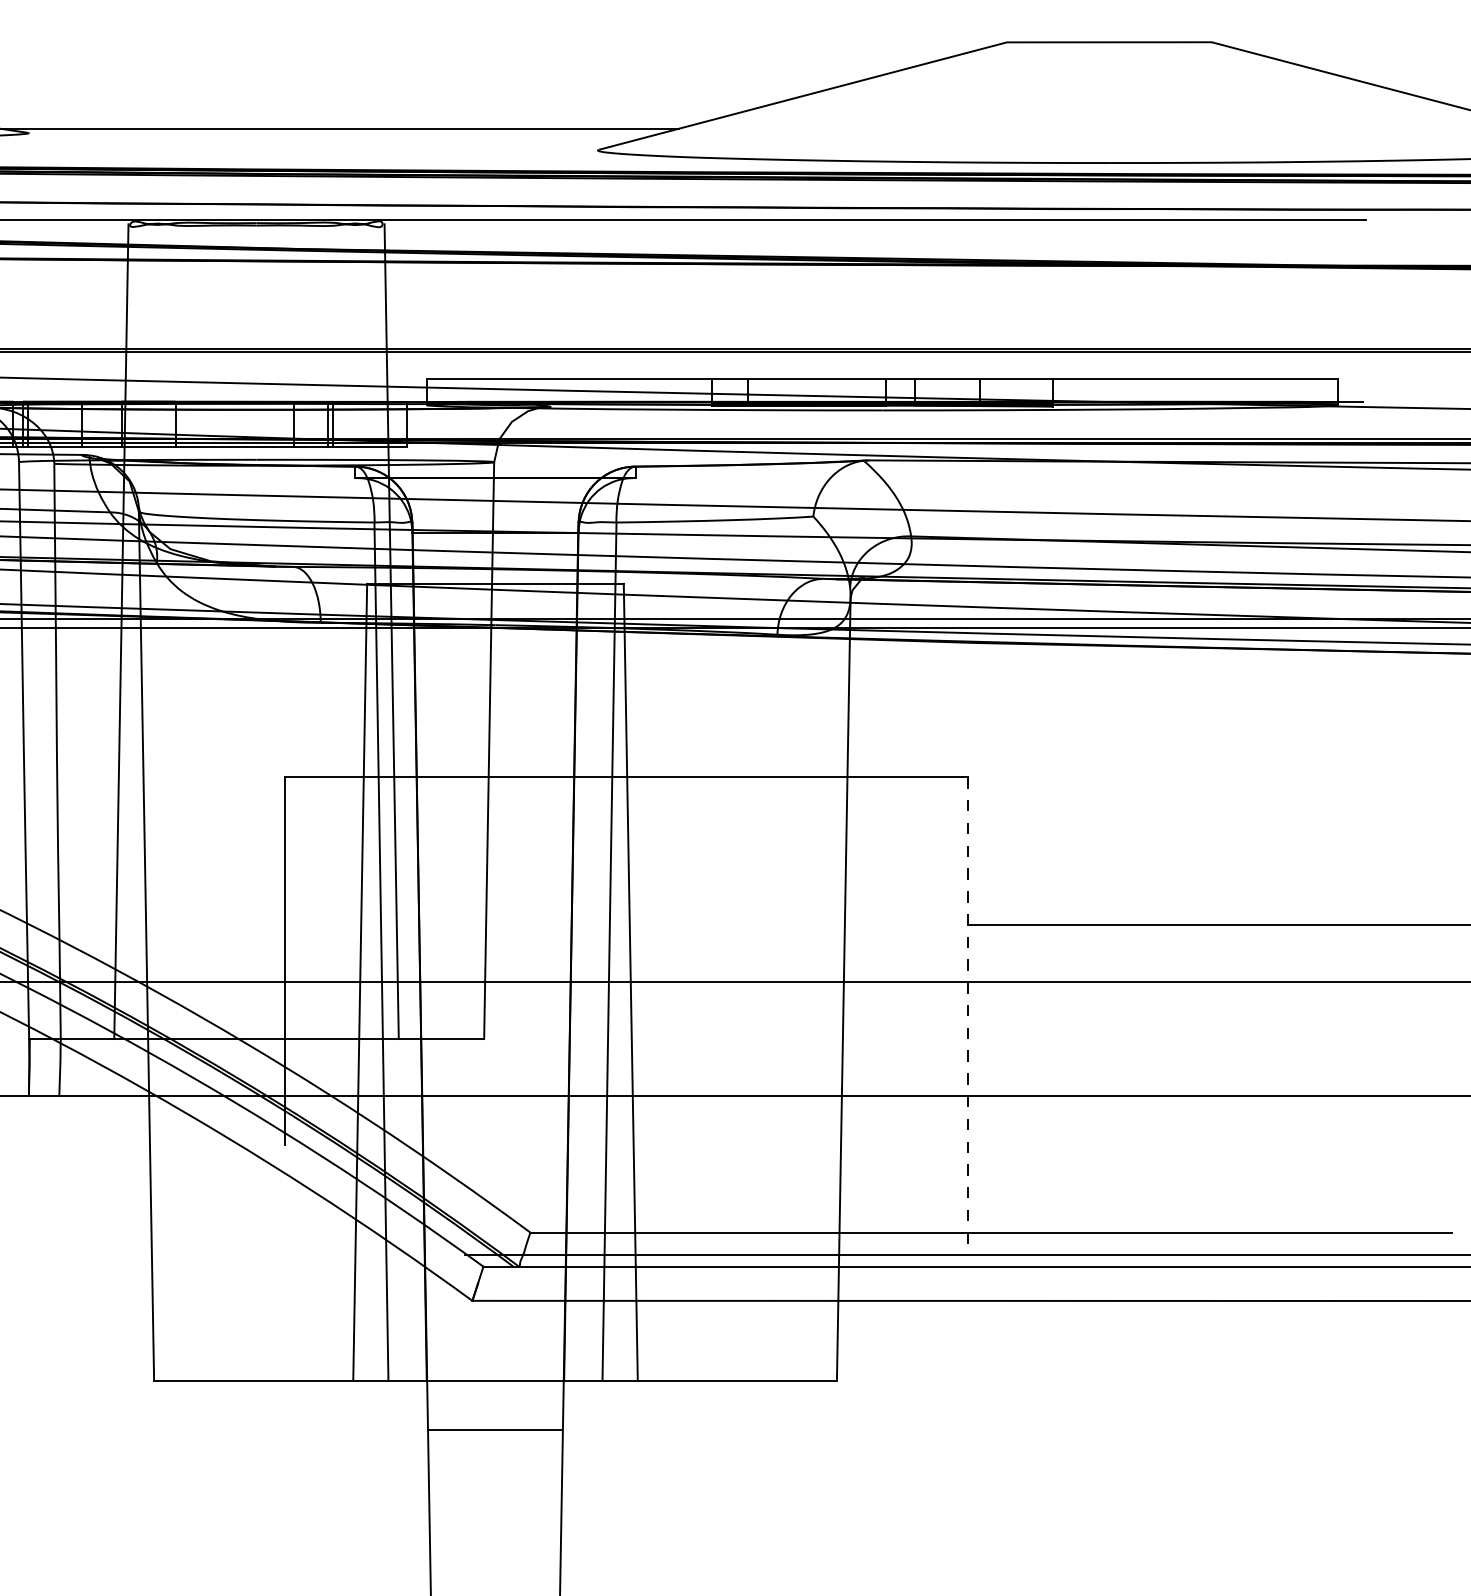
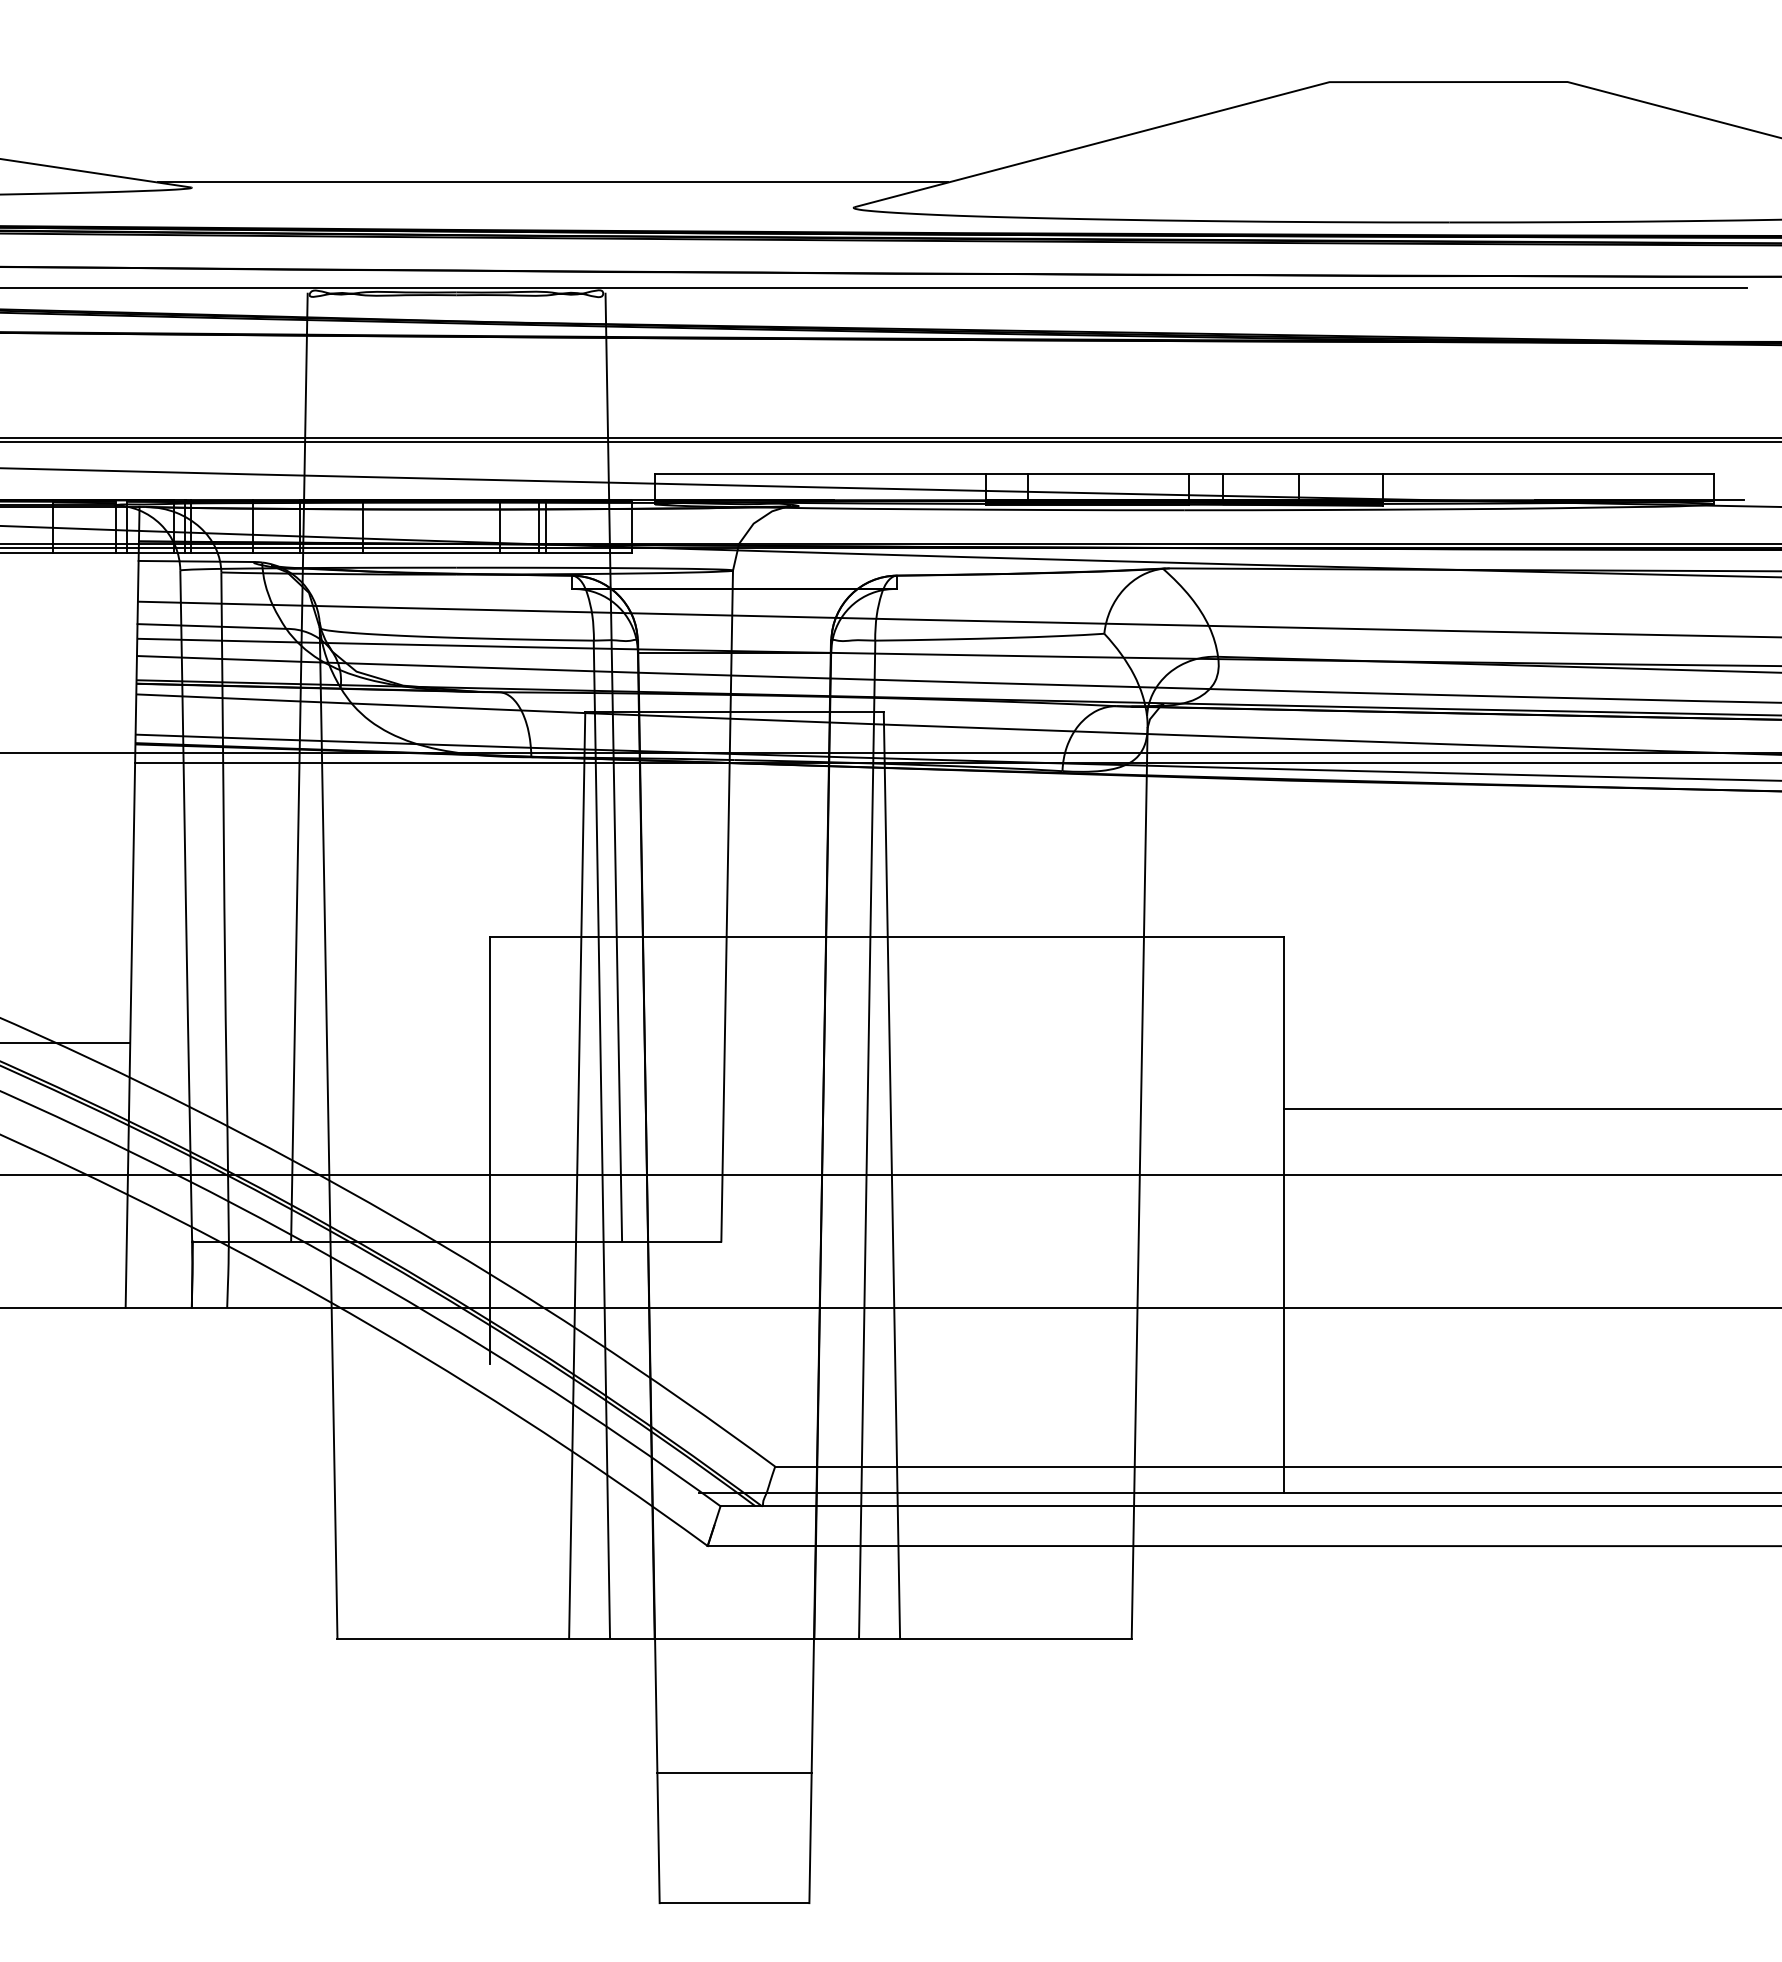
line: (967, 1016) -> (1283, 1215), dashed -> solid
line: (495, 1430) -> (734, 1773), moved

